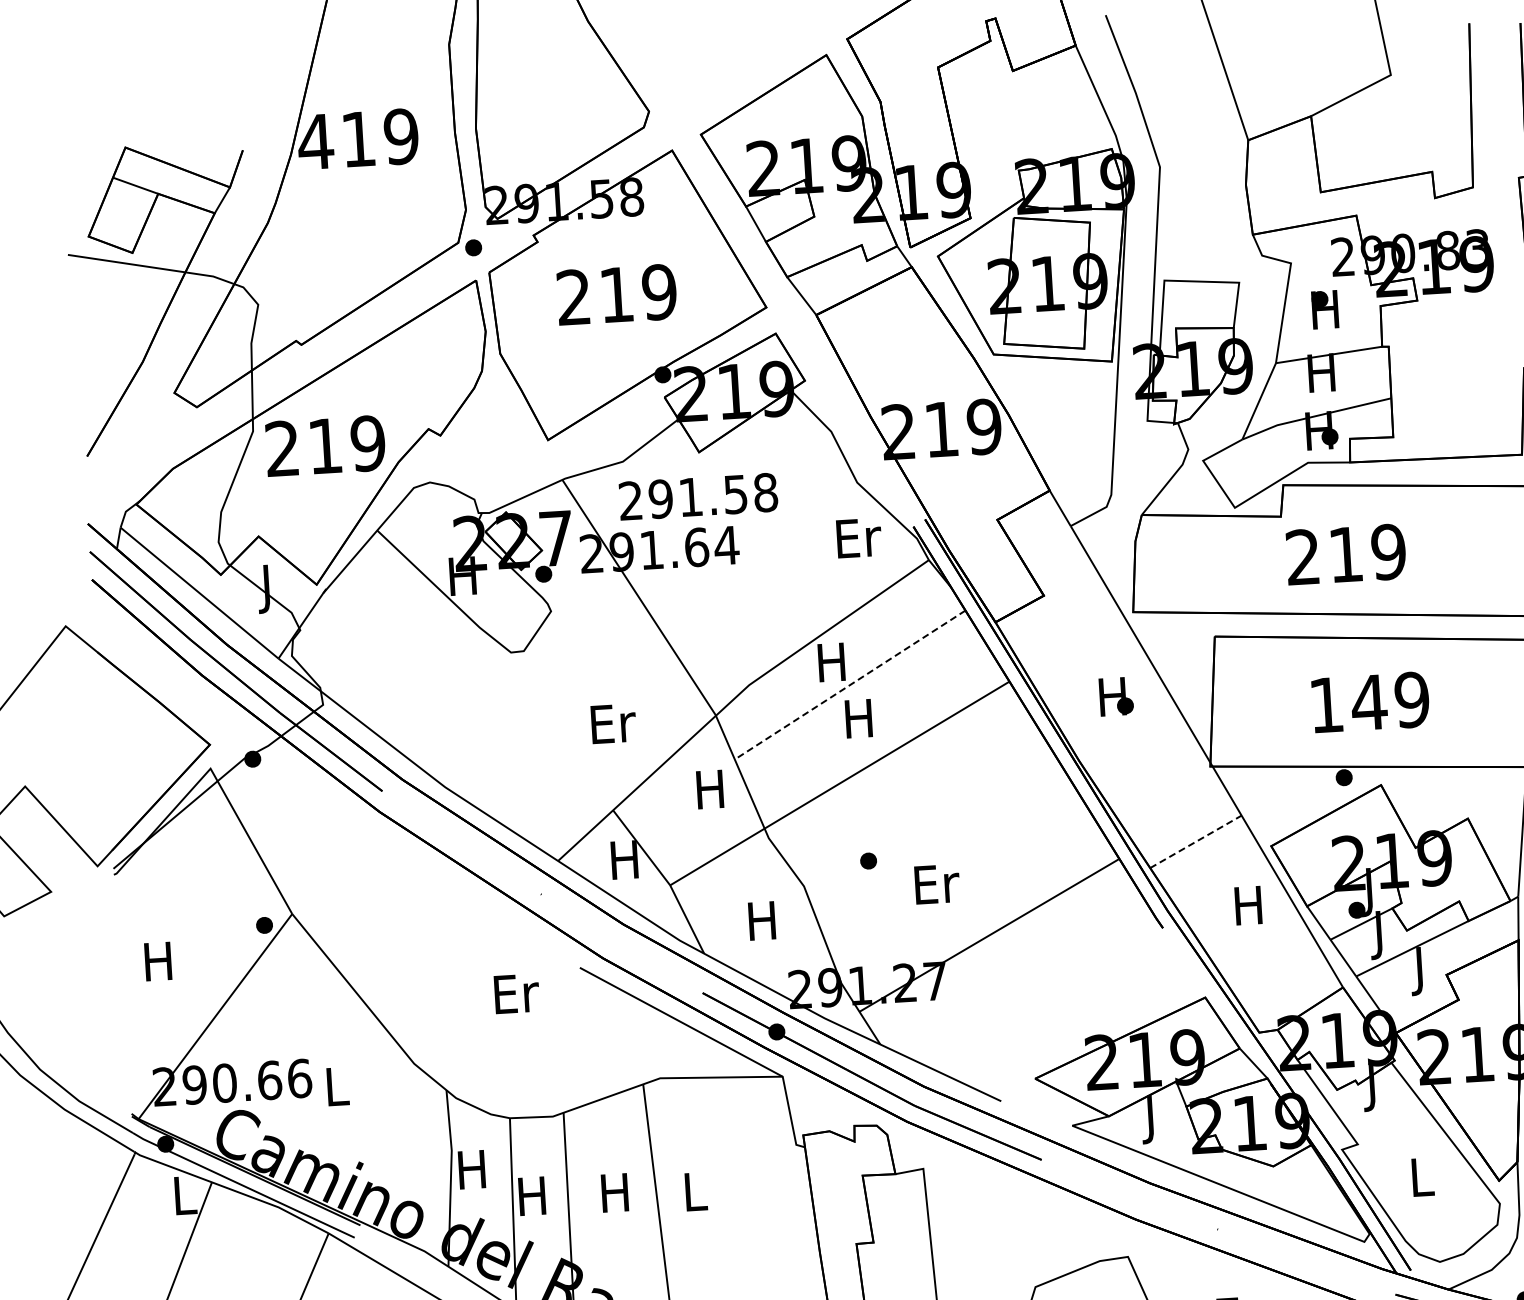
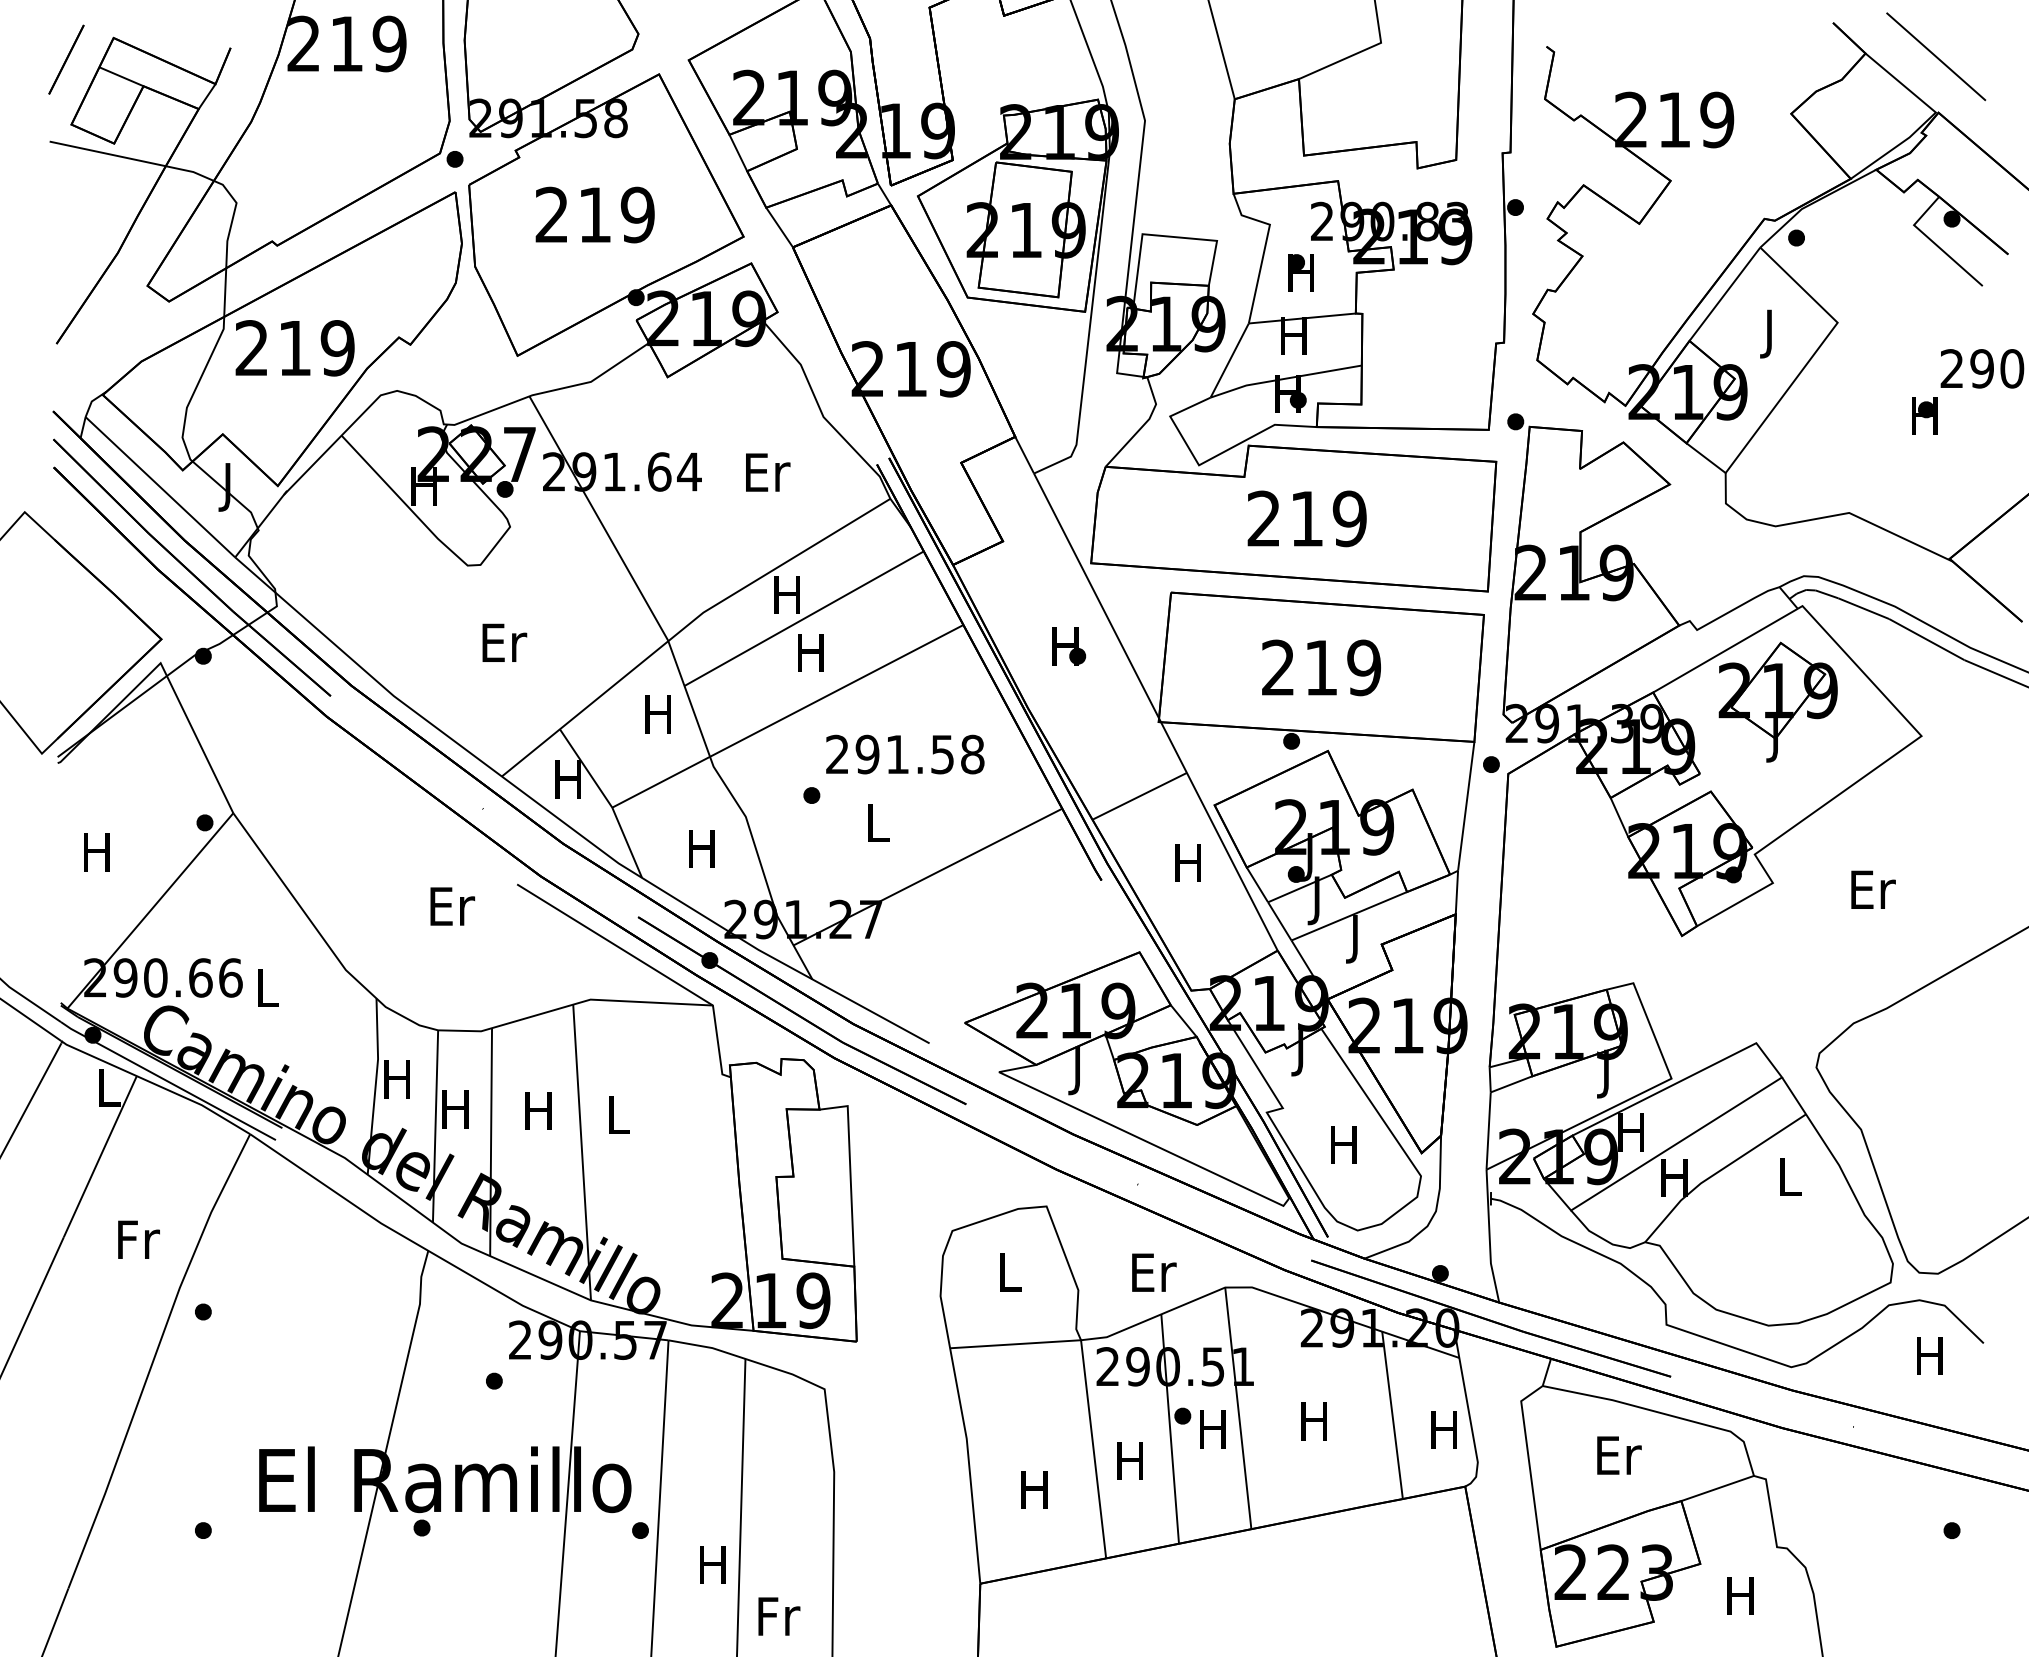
text: (315, 141) -> (303, 43), 419 -> 219
line: (79, 171) -> (66, 59), added
text: (698, 496) -> (905, 754), moved
text: (859, 537) -> (768, 472), moved
line: (849, 684) -> (803, 618), dashed -> solid
text: (1348, 703) -> (1300, 667), 149 -> 219
text: (613, 723) -> (504, 642), moved
line: (1195, 842) -> (1139, 796), dashed -> solid
text: (936, 883) -> (878, 822), Er -> L
text: (1420, 1176) -> (1343, 1144), L -> H

